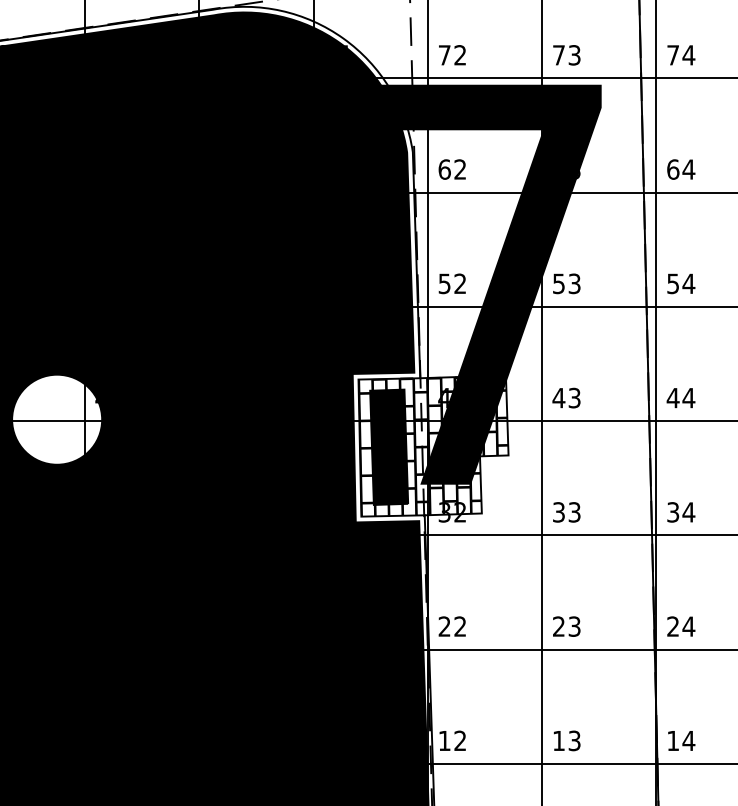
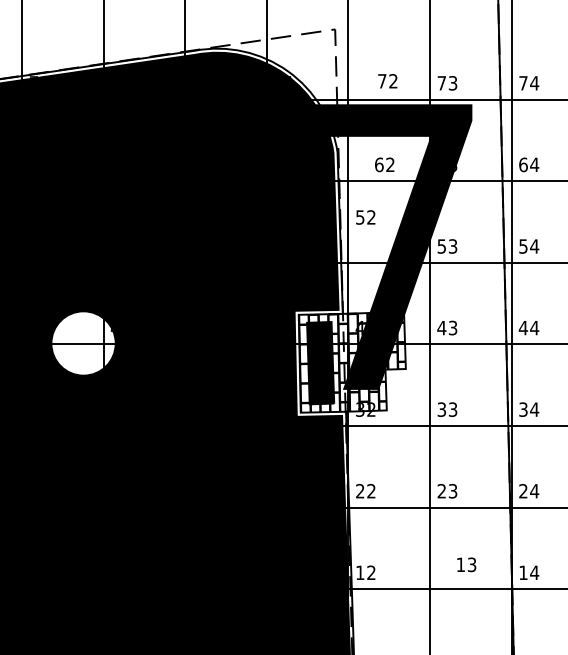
text: (451, 55) -> (387, 81), moved
text: (451, 169) -> (384, 164), moved
text: (451, 283) -> (365, 217), moved
text: (566, 740) -> (466, 564), moved

